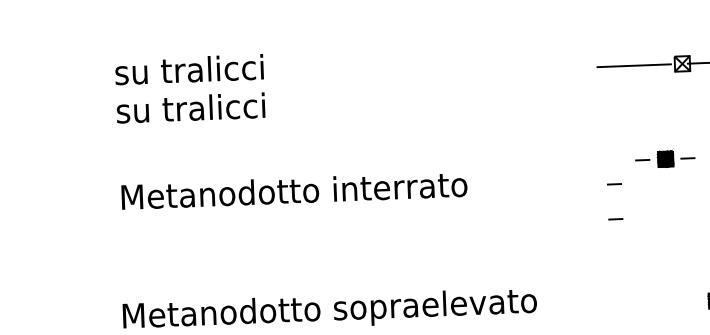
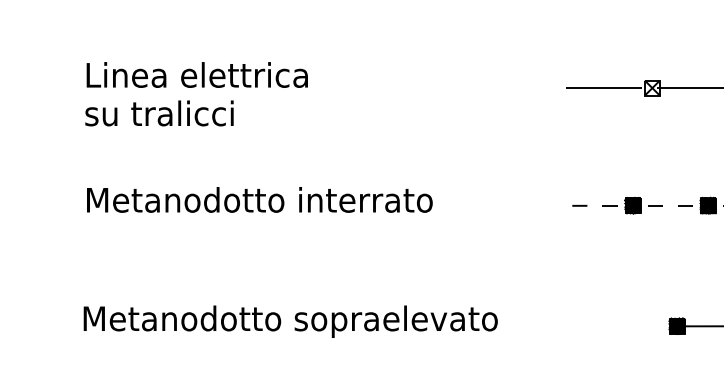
text: (226, 67) -> (196, 74), su tralicci -> Linea elettrica
part: (665, 159) -> (632, 205), moved
line: (615, 218) -> (579, 240), removed

